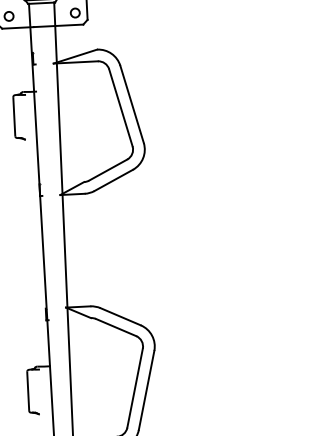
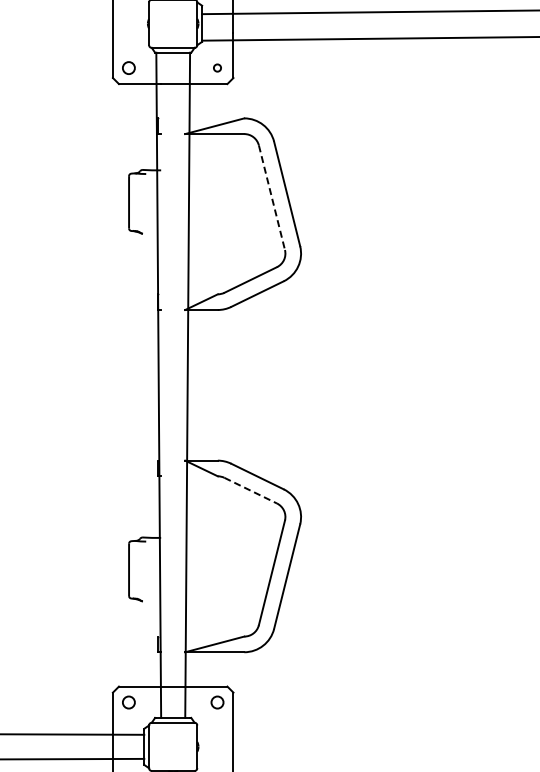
circle: (75, 12) -> (217, 67), size x0.6
line: (120, 107) -> (271, 197), solid -> dashed
line: (116, 327) -> (251, 490), solid -> dashed

